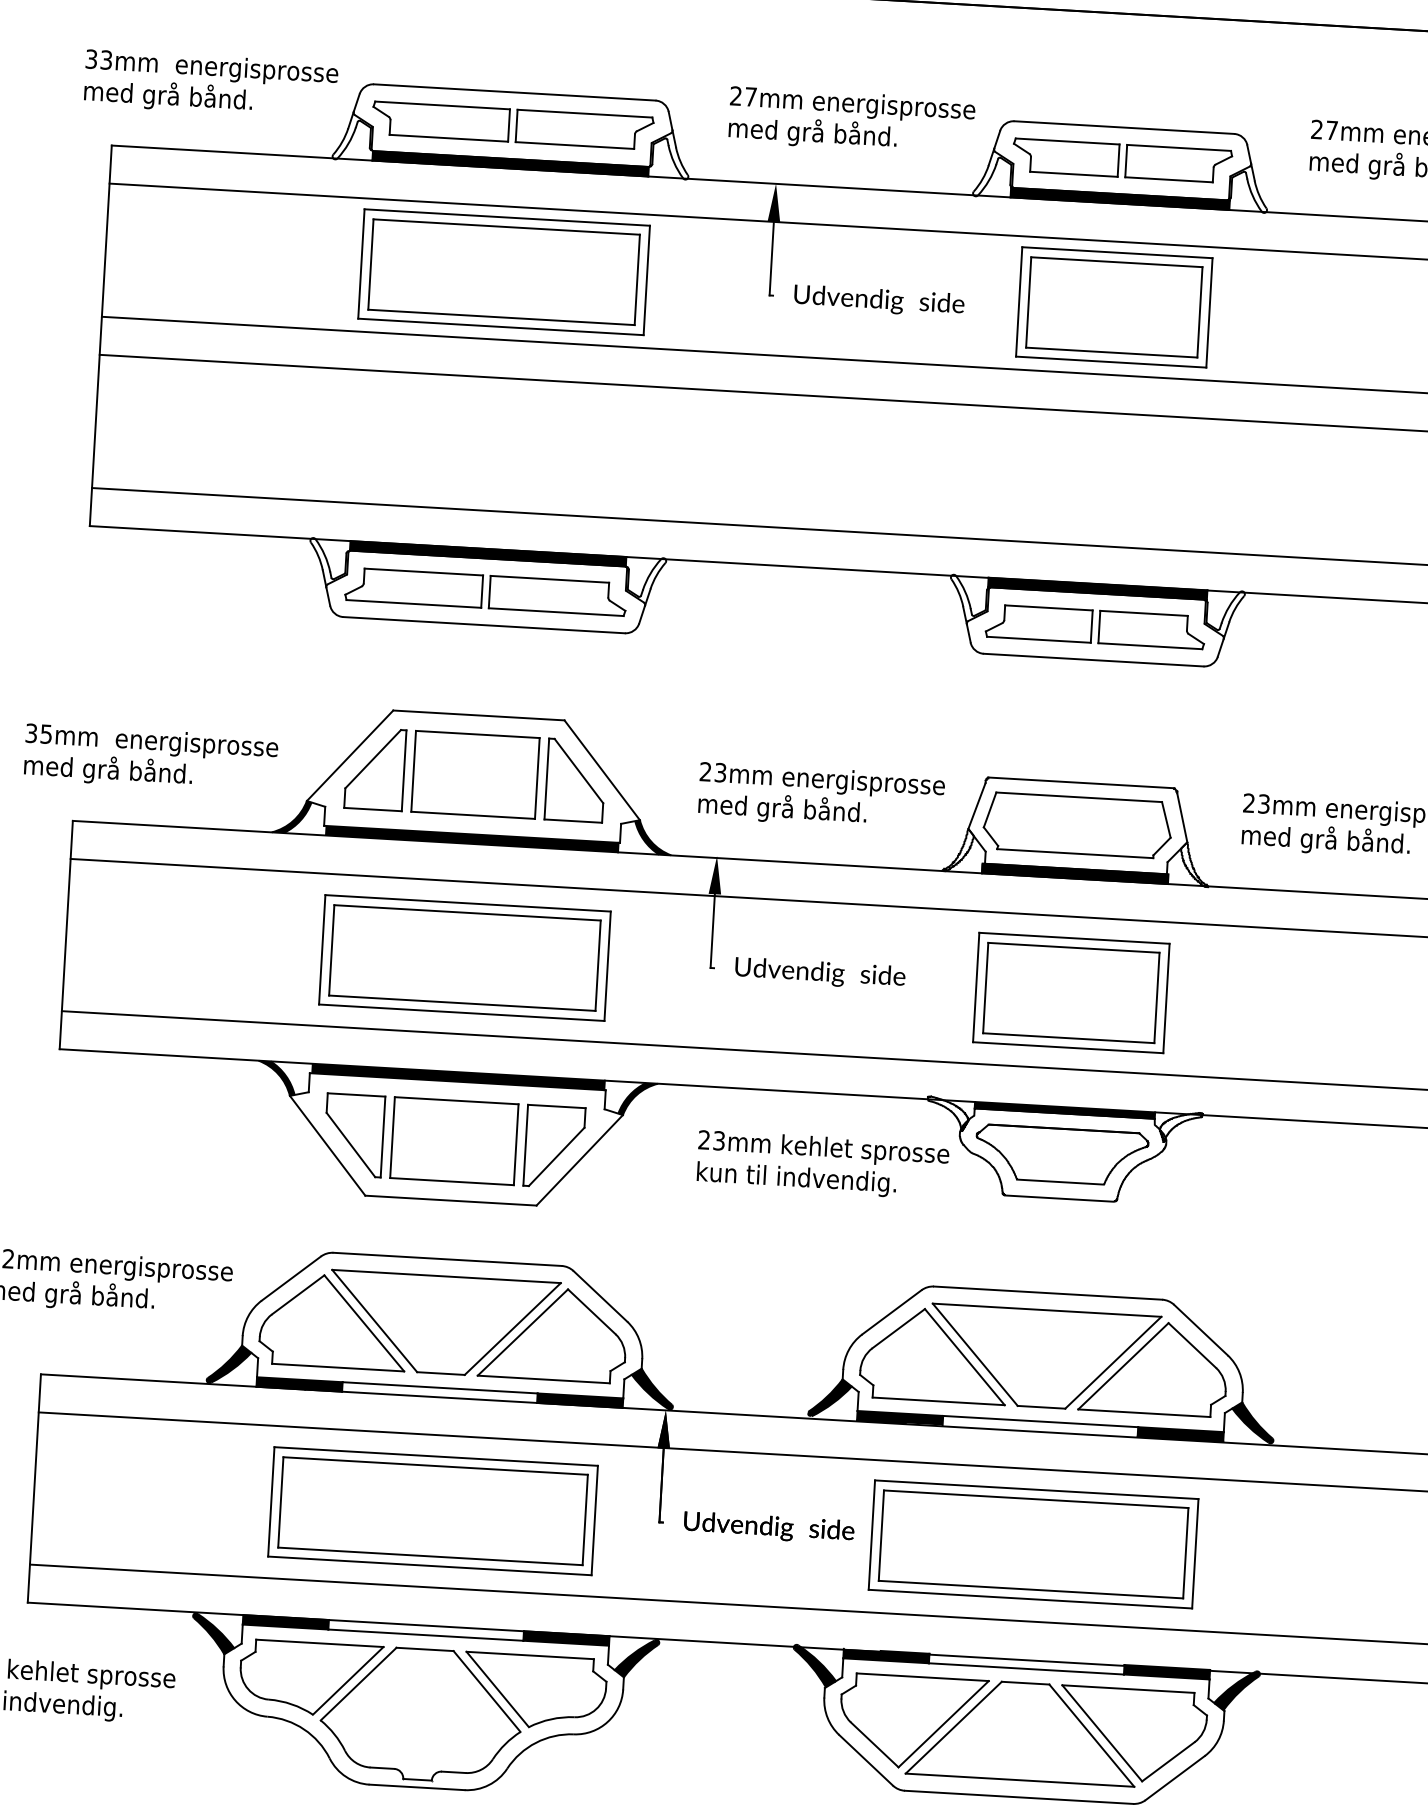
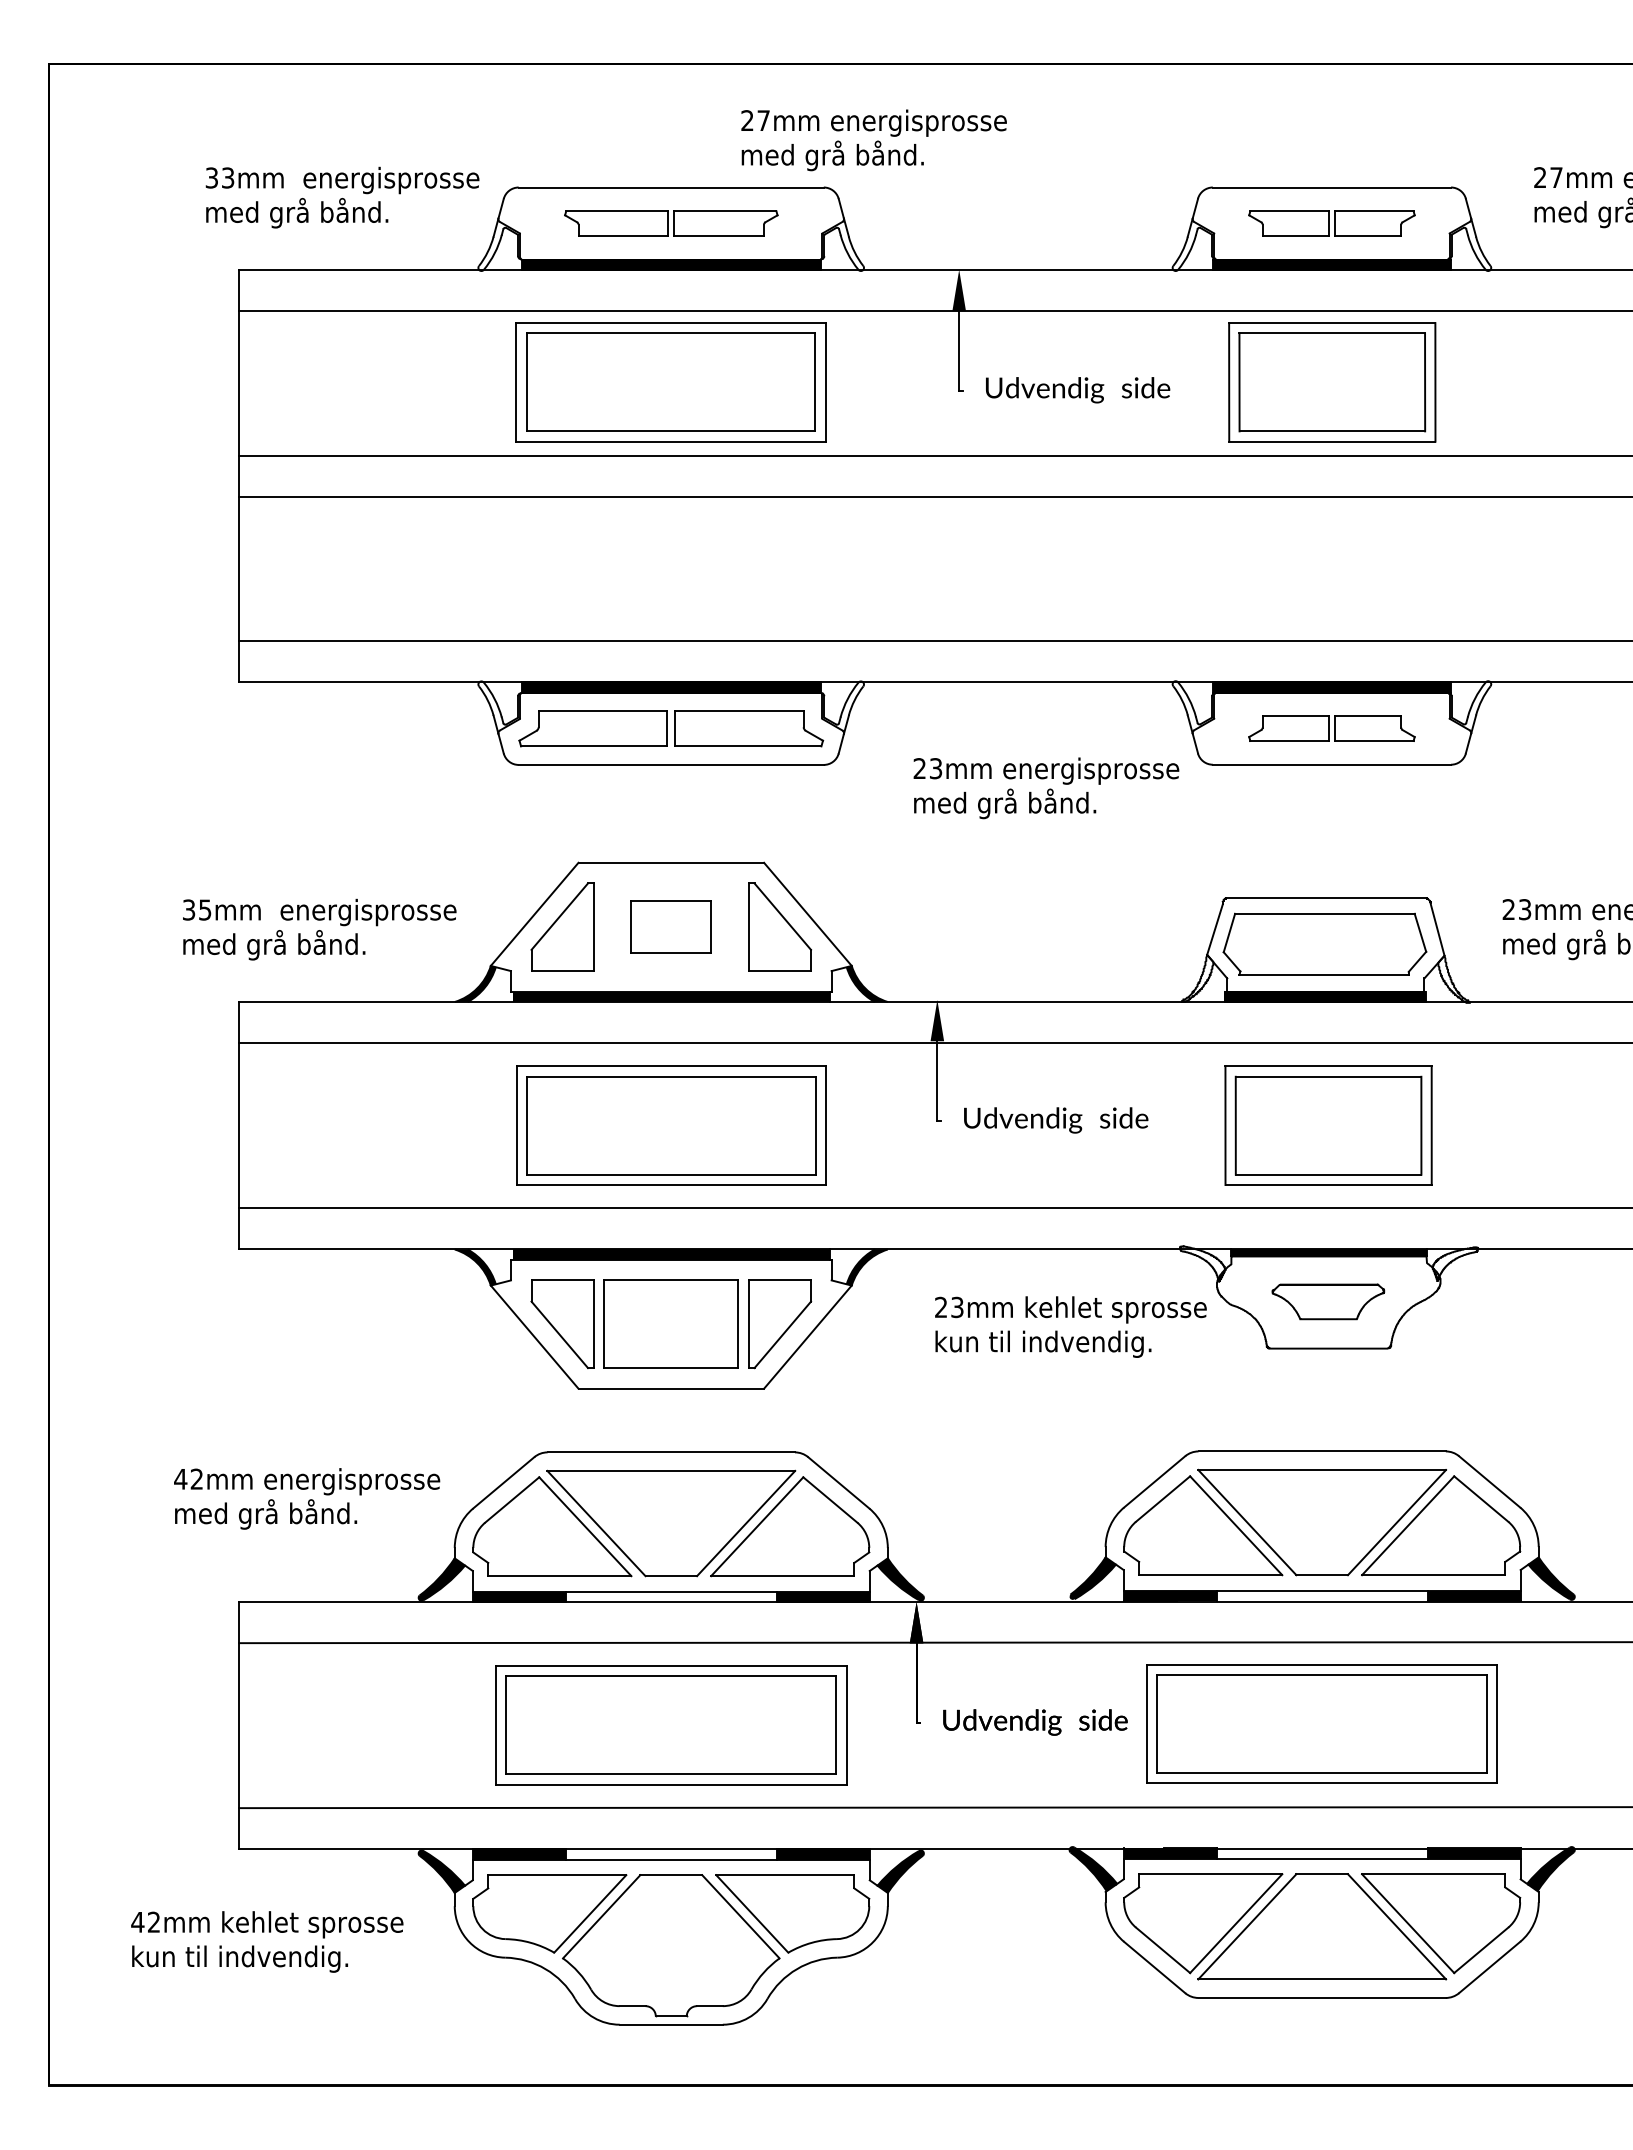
text: (851, 121) -> (873, 140), moved
part: (513, 125) -> (671, 223), size x0.7
part: (1122, 160) -> (1331, 223), size x0.7
part: (1095, 626) -> (1331, 728), size x0.7
part: (474, 774) -> (670, 926), size x0.6
text: (821, 796) -> (1046, 788), moved
part: (1061, 1155) -> (1328, 1301), size x0.6

